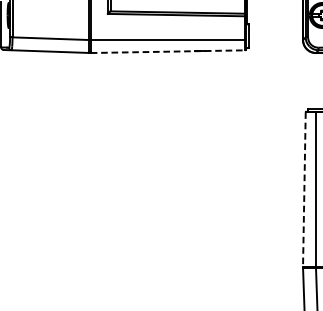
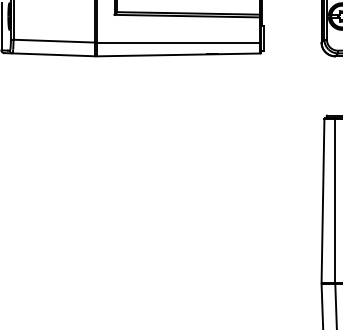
line: (168, 51) -> (178, 54), dashed -> solid
line: (303, 189) -> (322, 201), dashed -> solid

